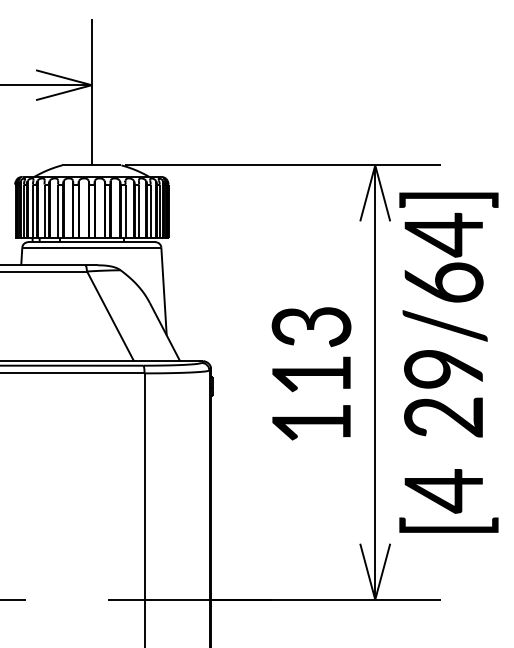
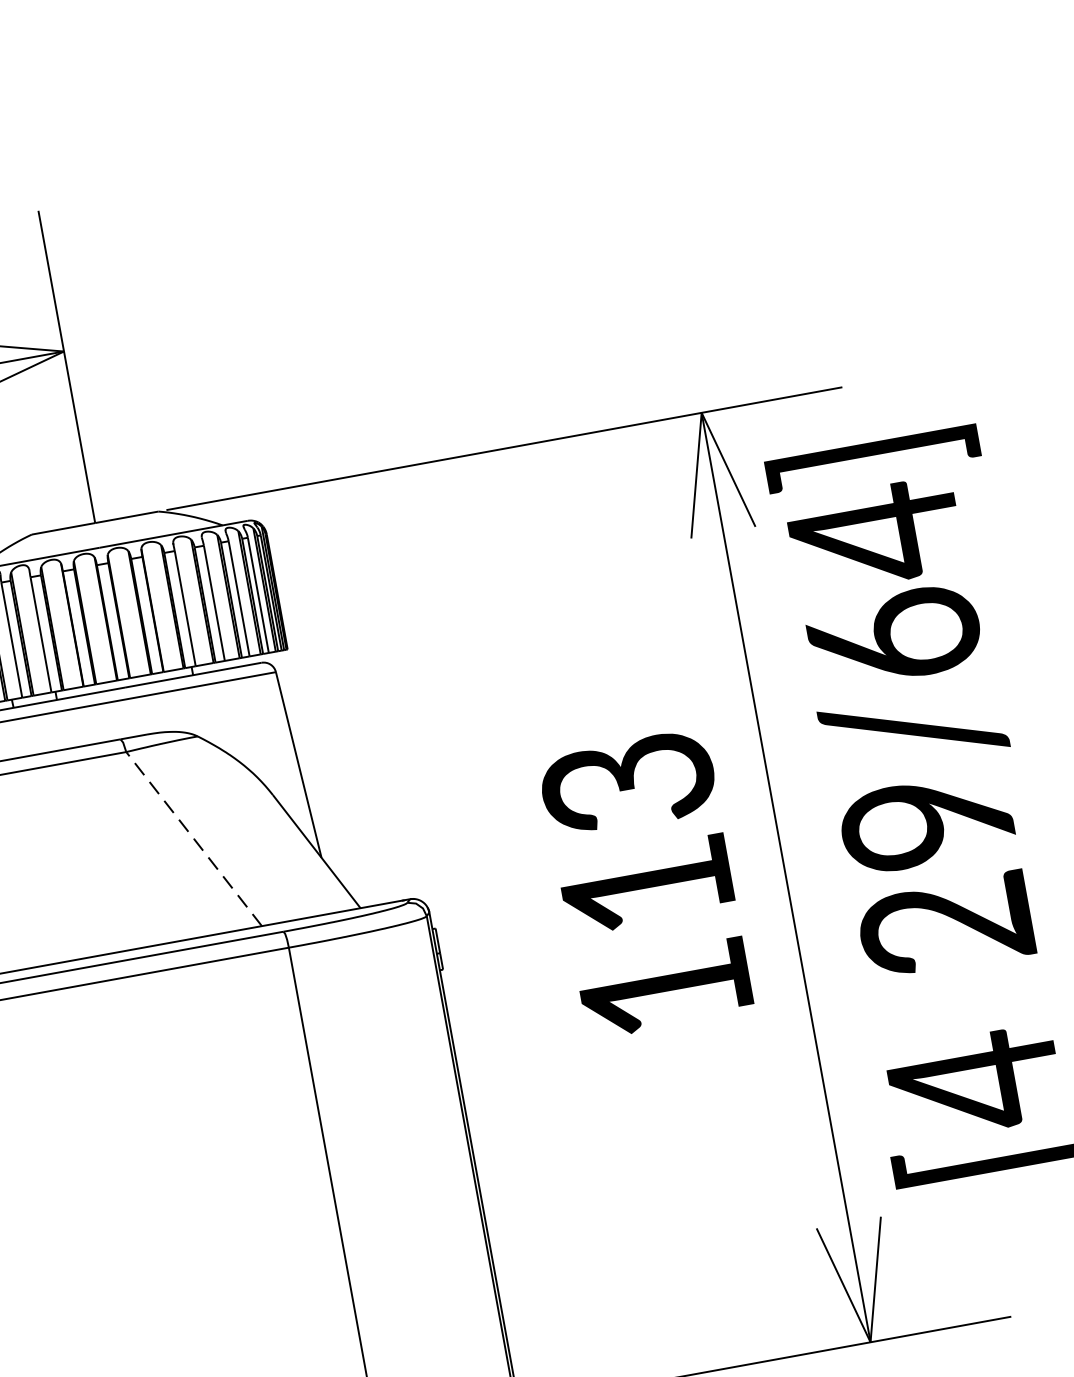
line: (110, 316) -> (193, 839), solid -> dashed

